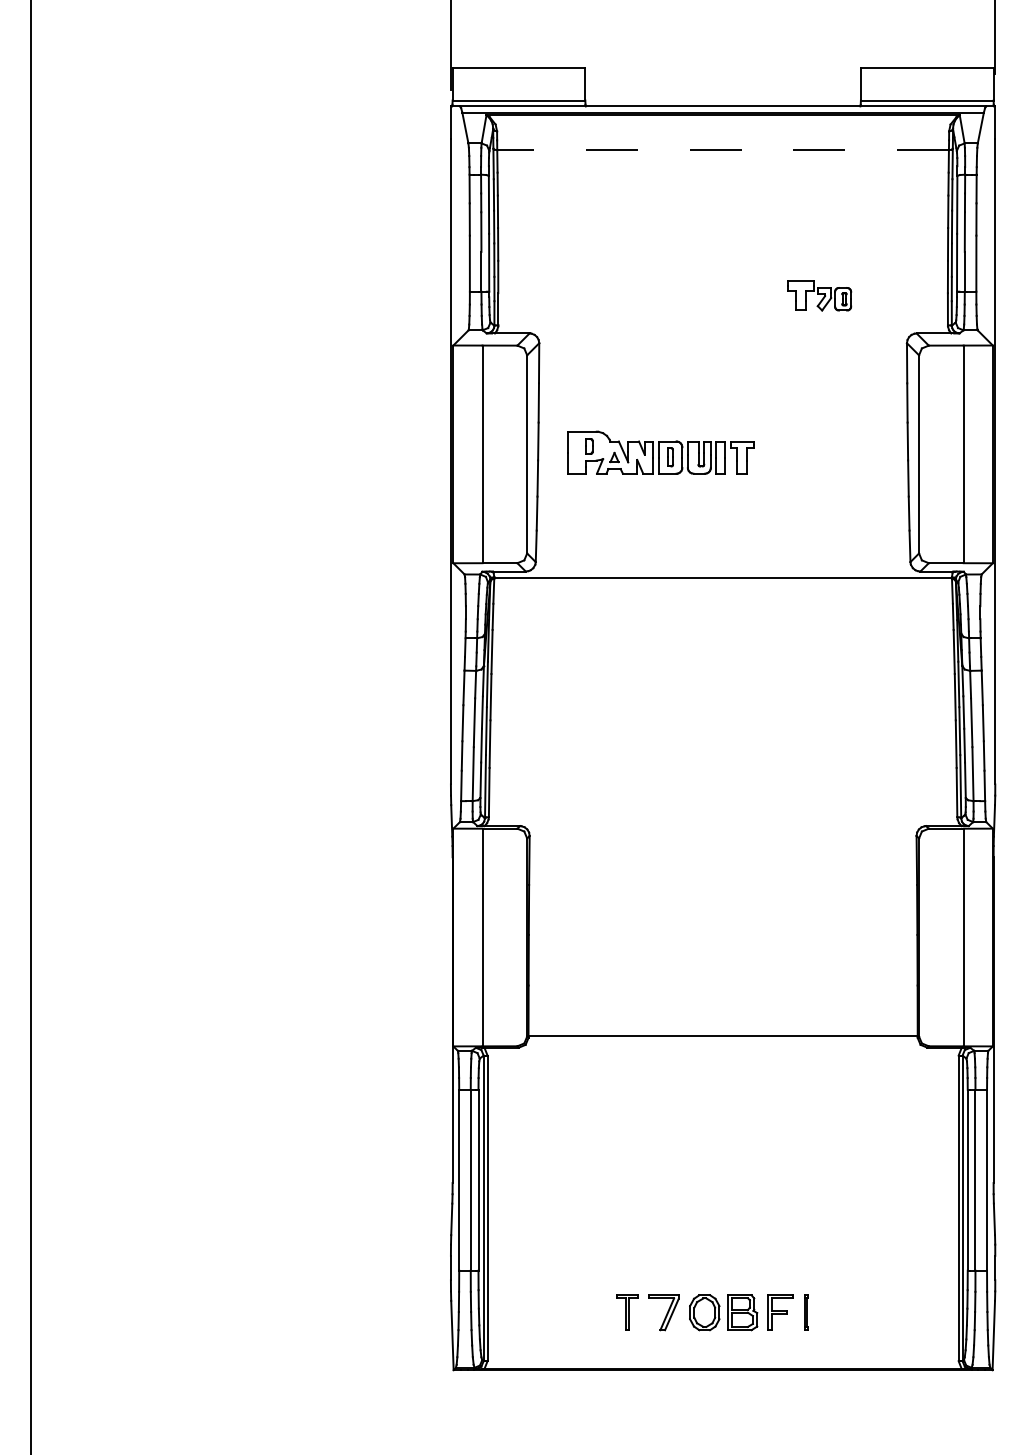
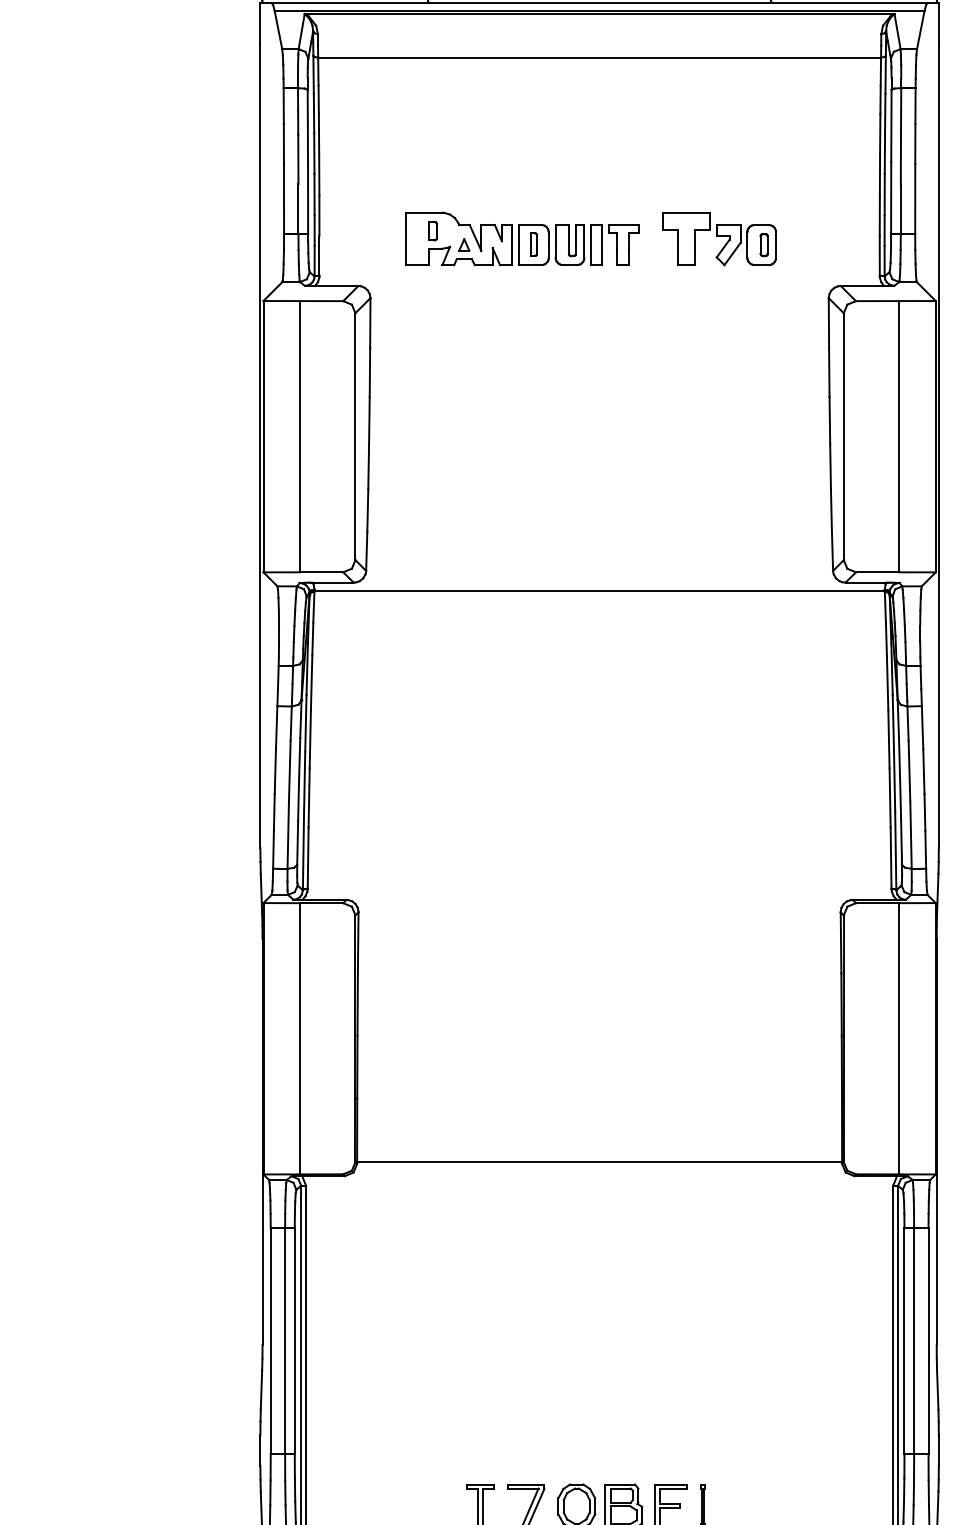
line: (723, 150) -> (600, 57), dashed -> solid
part: (819, 295) -> (719, 238), size x1.43
part: (660, 452) -> (521, 238), moved

